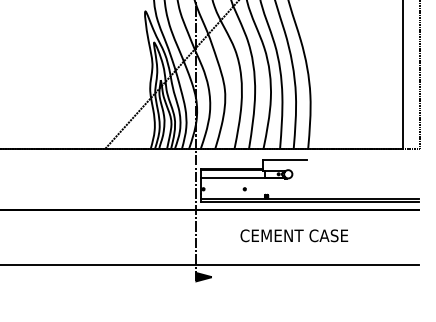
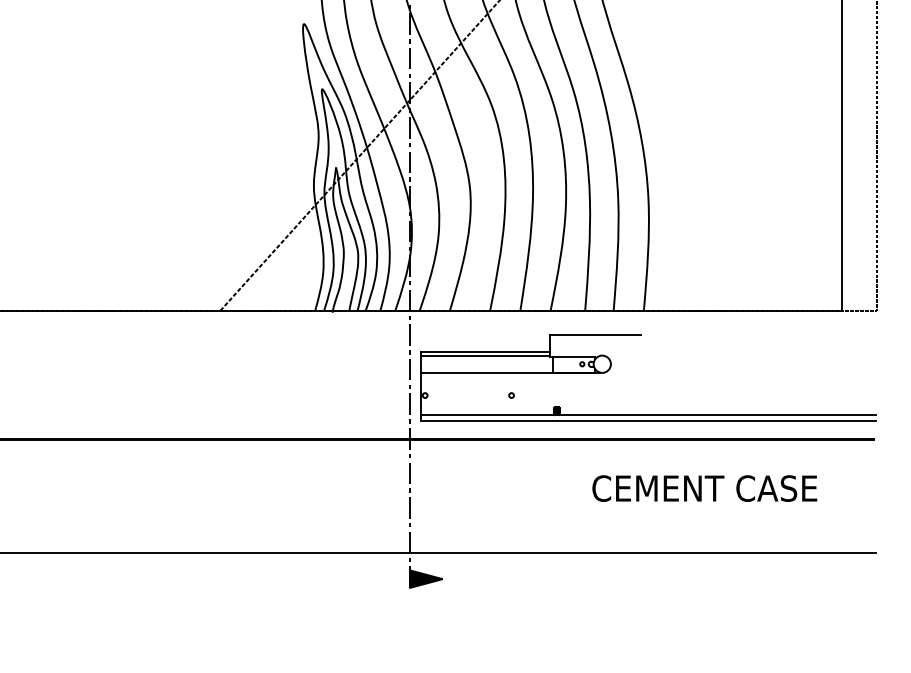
text: (294, 235) -> (705, 487), moved

